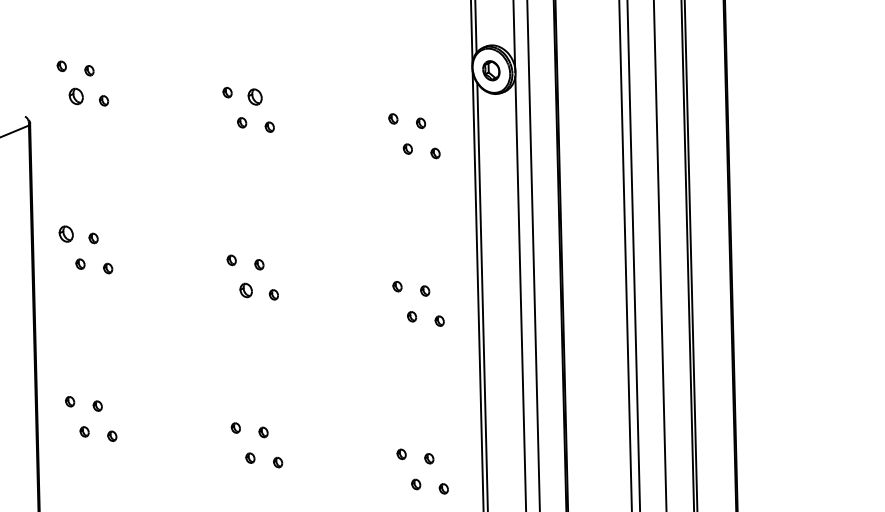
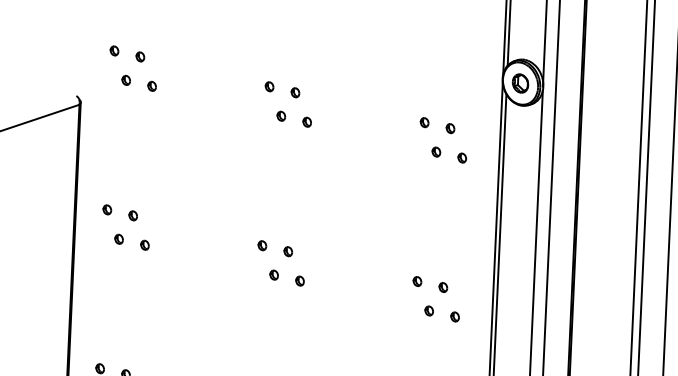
part: (76, 96) -> (126, 80), size x0.62
part: (255, 96) -> (295, 92), size x0.62
part: (65, 233) -> (106, 209), size x0.62
part: (246, 290) -> (274, 275), size x0.71

